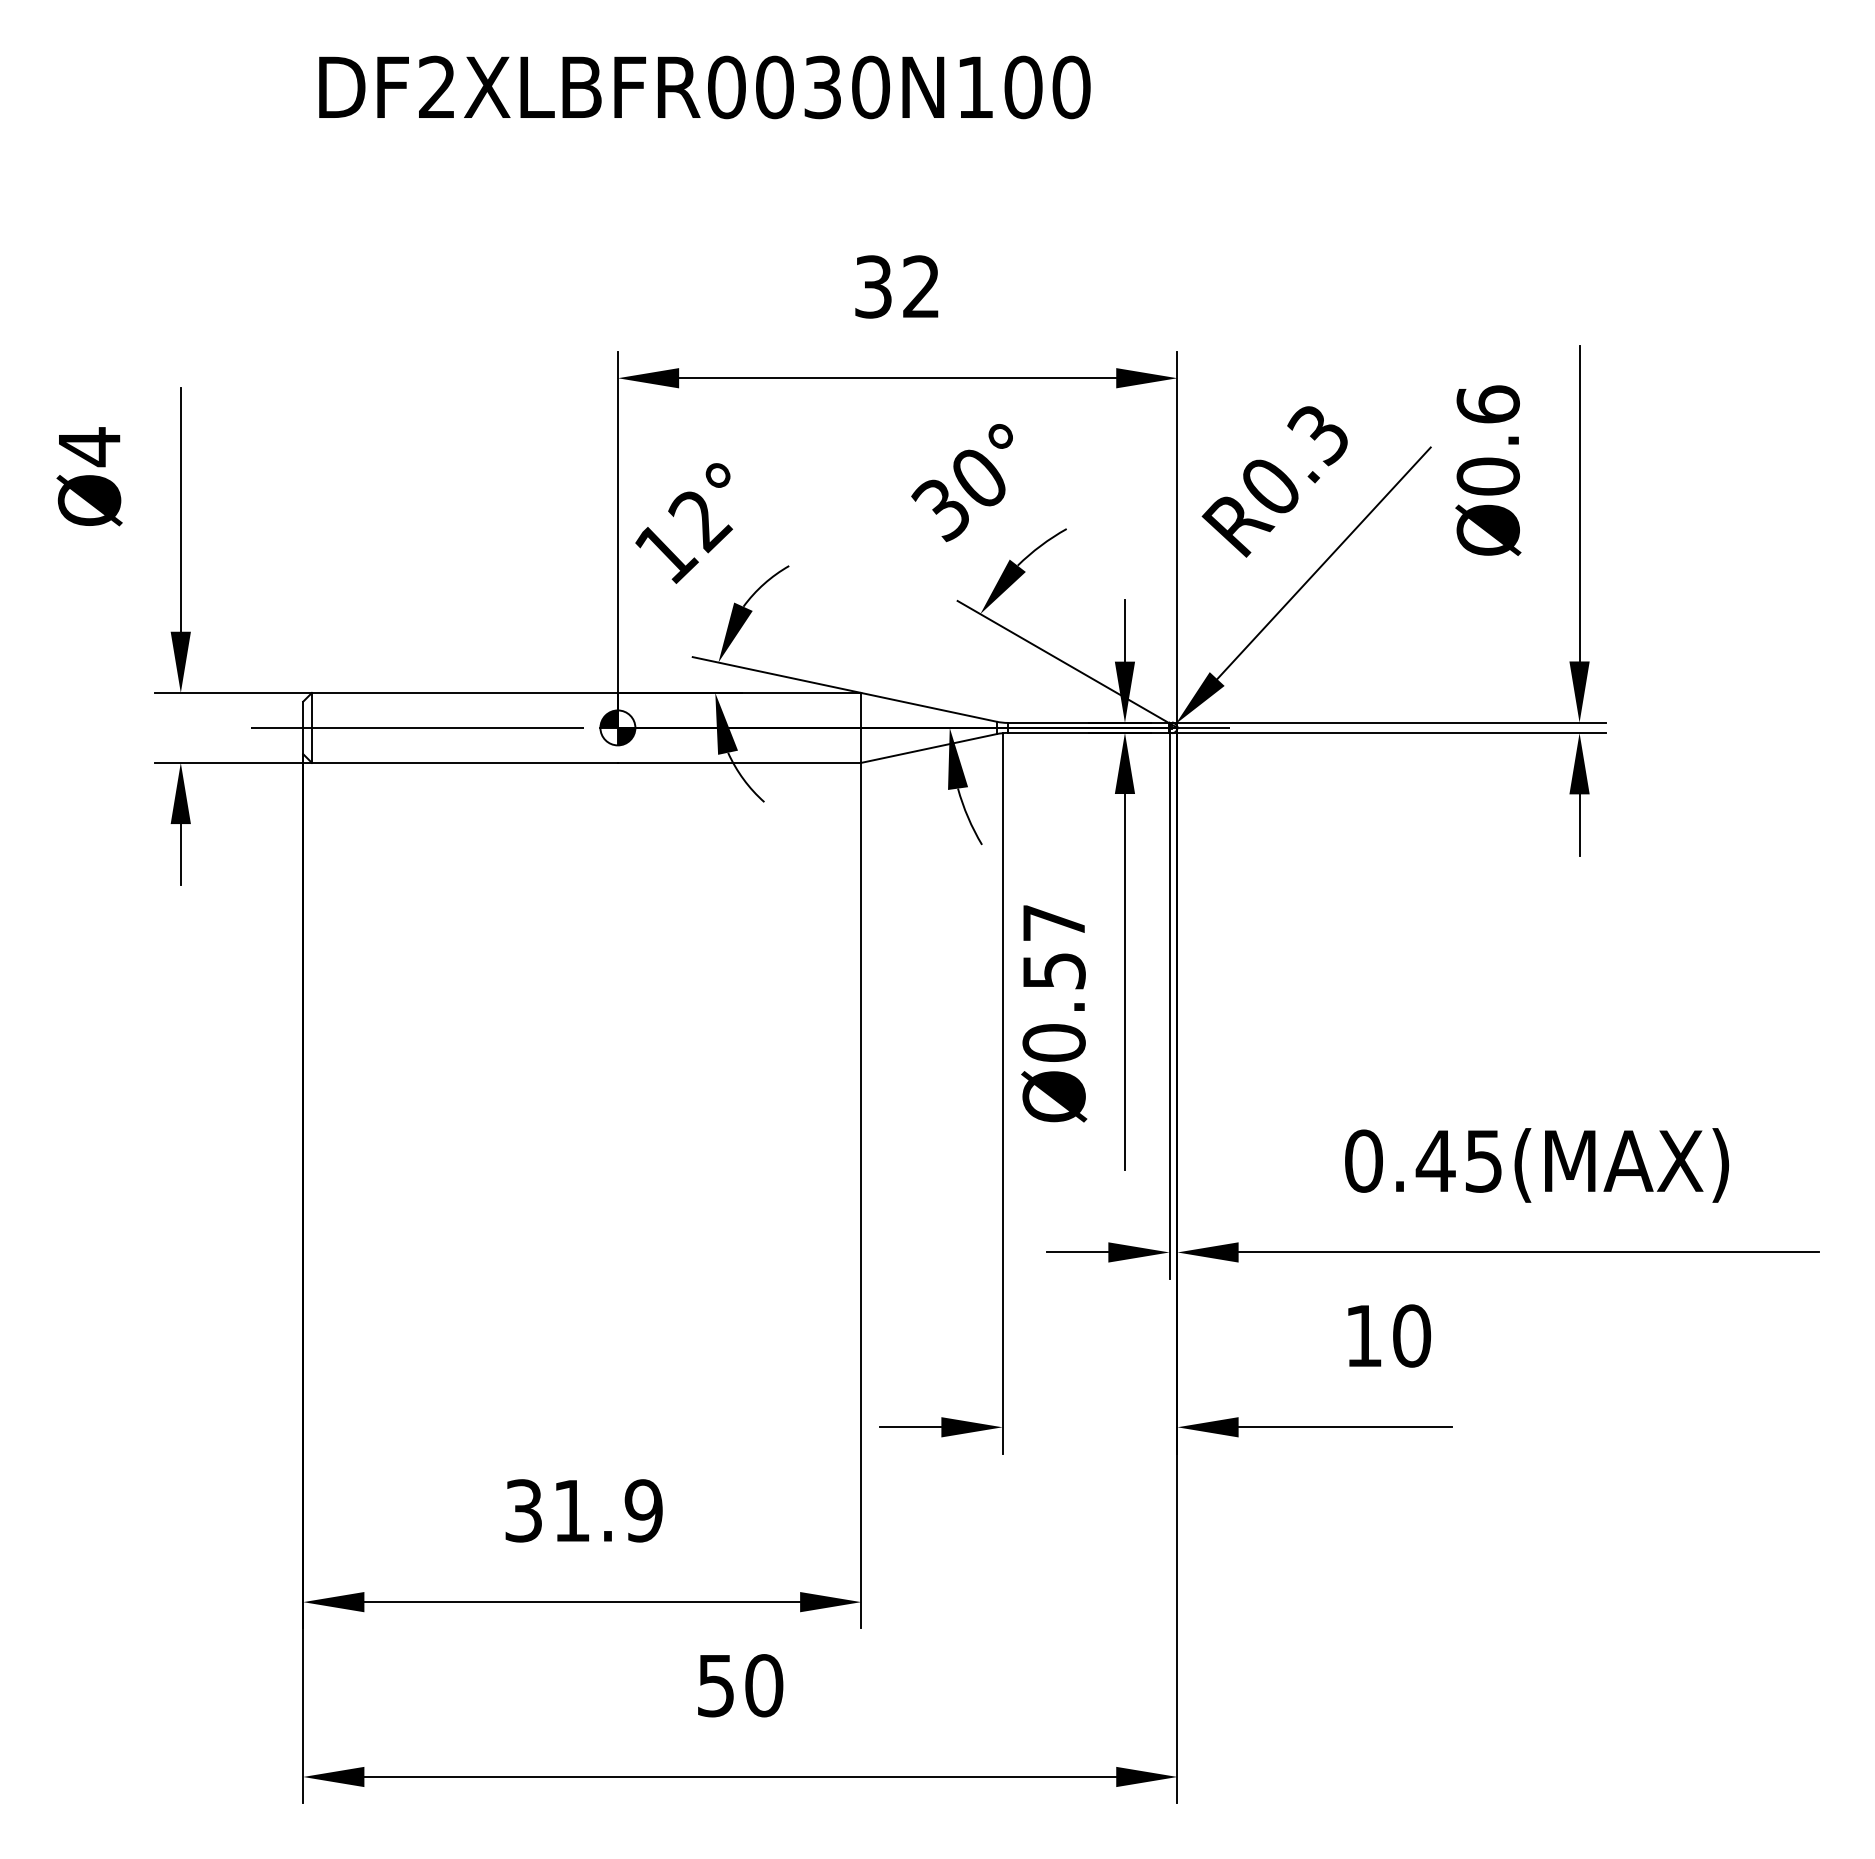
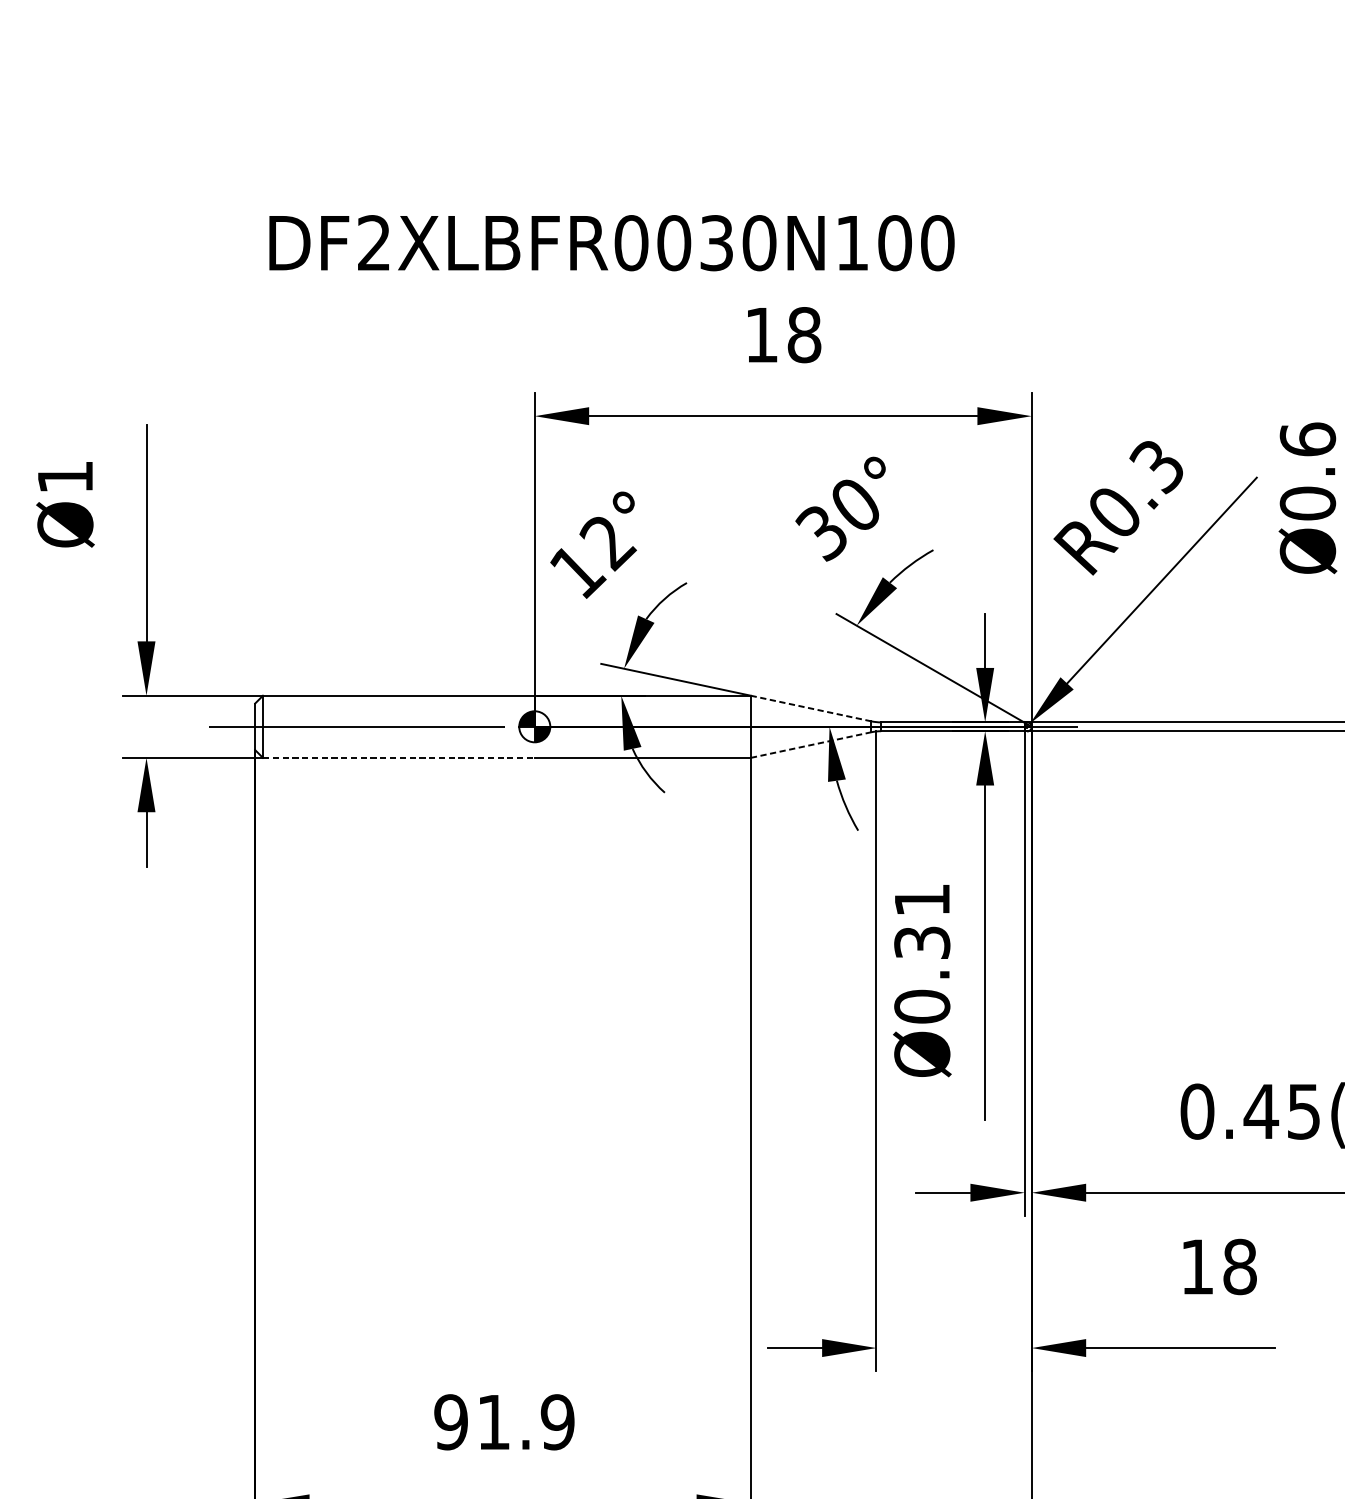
text: (704, 87) -> (611, 243), moved
text: (897, 286) -> (783, 334), 32 -> 18
text: (89, 447) -> (65, 477), Ø4 -> Ø1
line: (928, 707) -> (810, 708), solid -> dashed
line: (929, 748) -> (811, 745), solid -> dashed
line: (464, 762) -> (398, 757), solid -> dashed
text: (1053, 946) -> (921, 920), Ø0.57 -> Ø0.31
text: (1412, 1335) -> (1240, 1266), 10 -> 18
text: (523, 1510) -> (450, 1421), 31.9 -> 91.9

